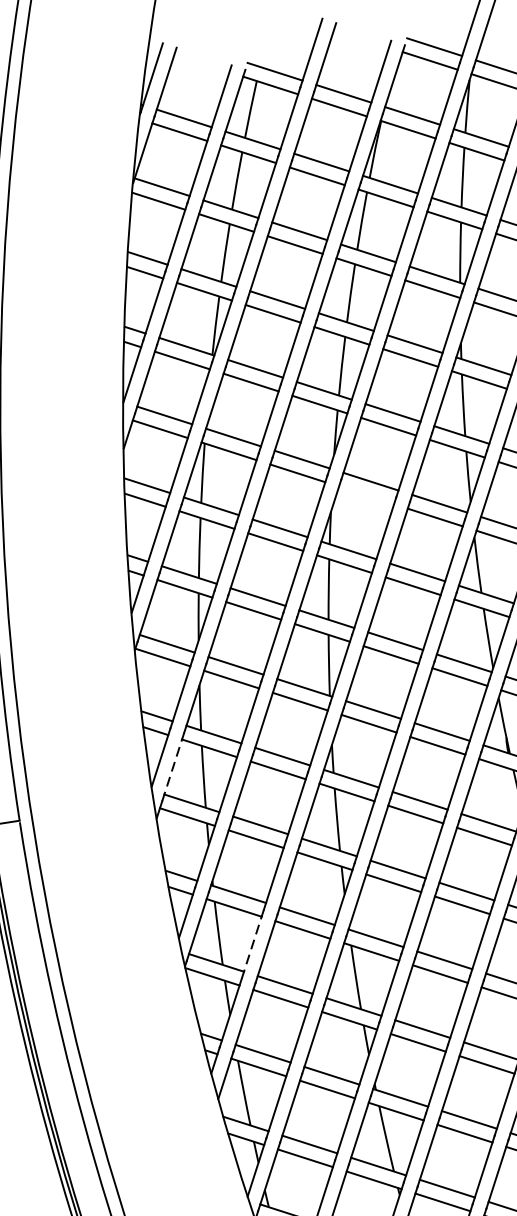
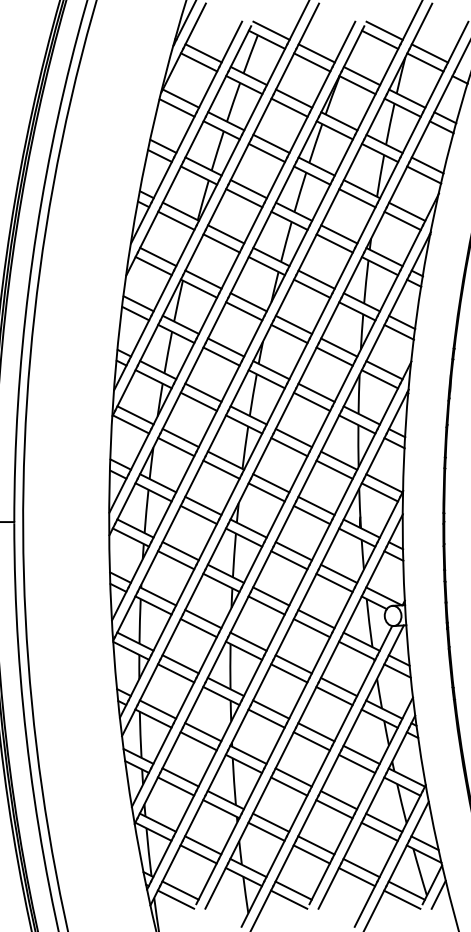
line: (366, 494) -> (289, 333), added
line: (173, 765) -> (126, 500), dashed -> solid
line: (252, 945) -> (162, 633), dashed -> solid

